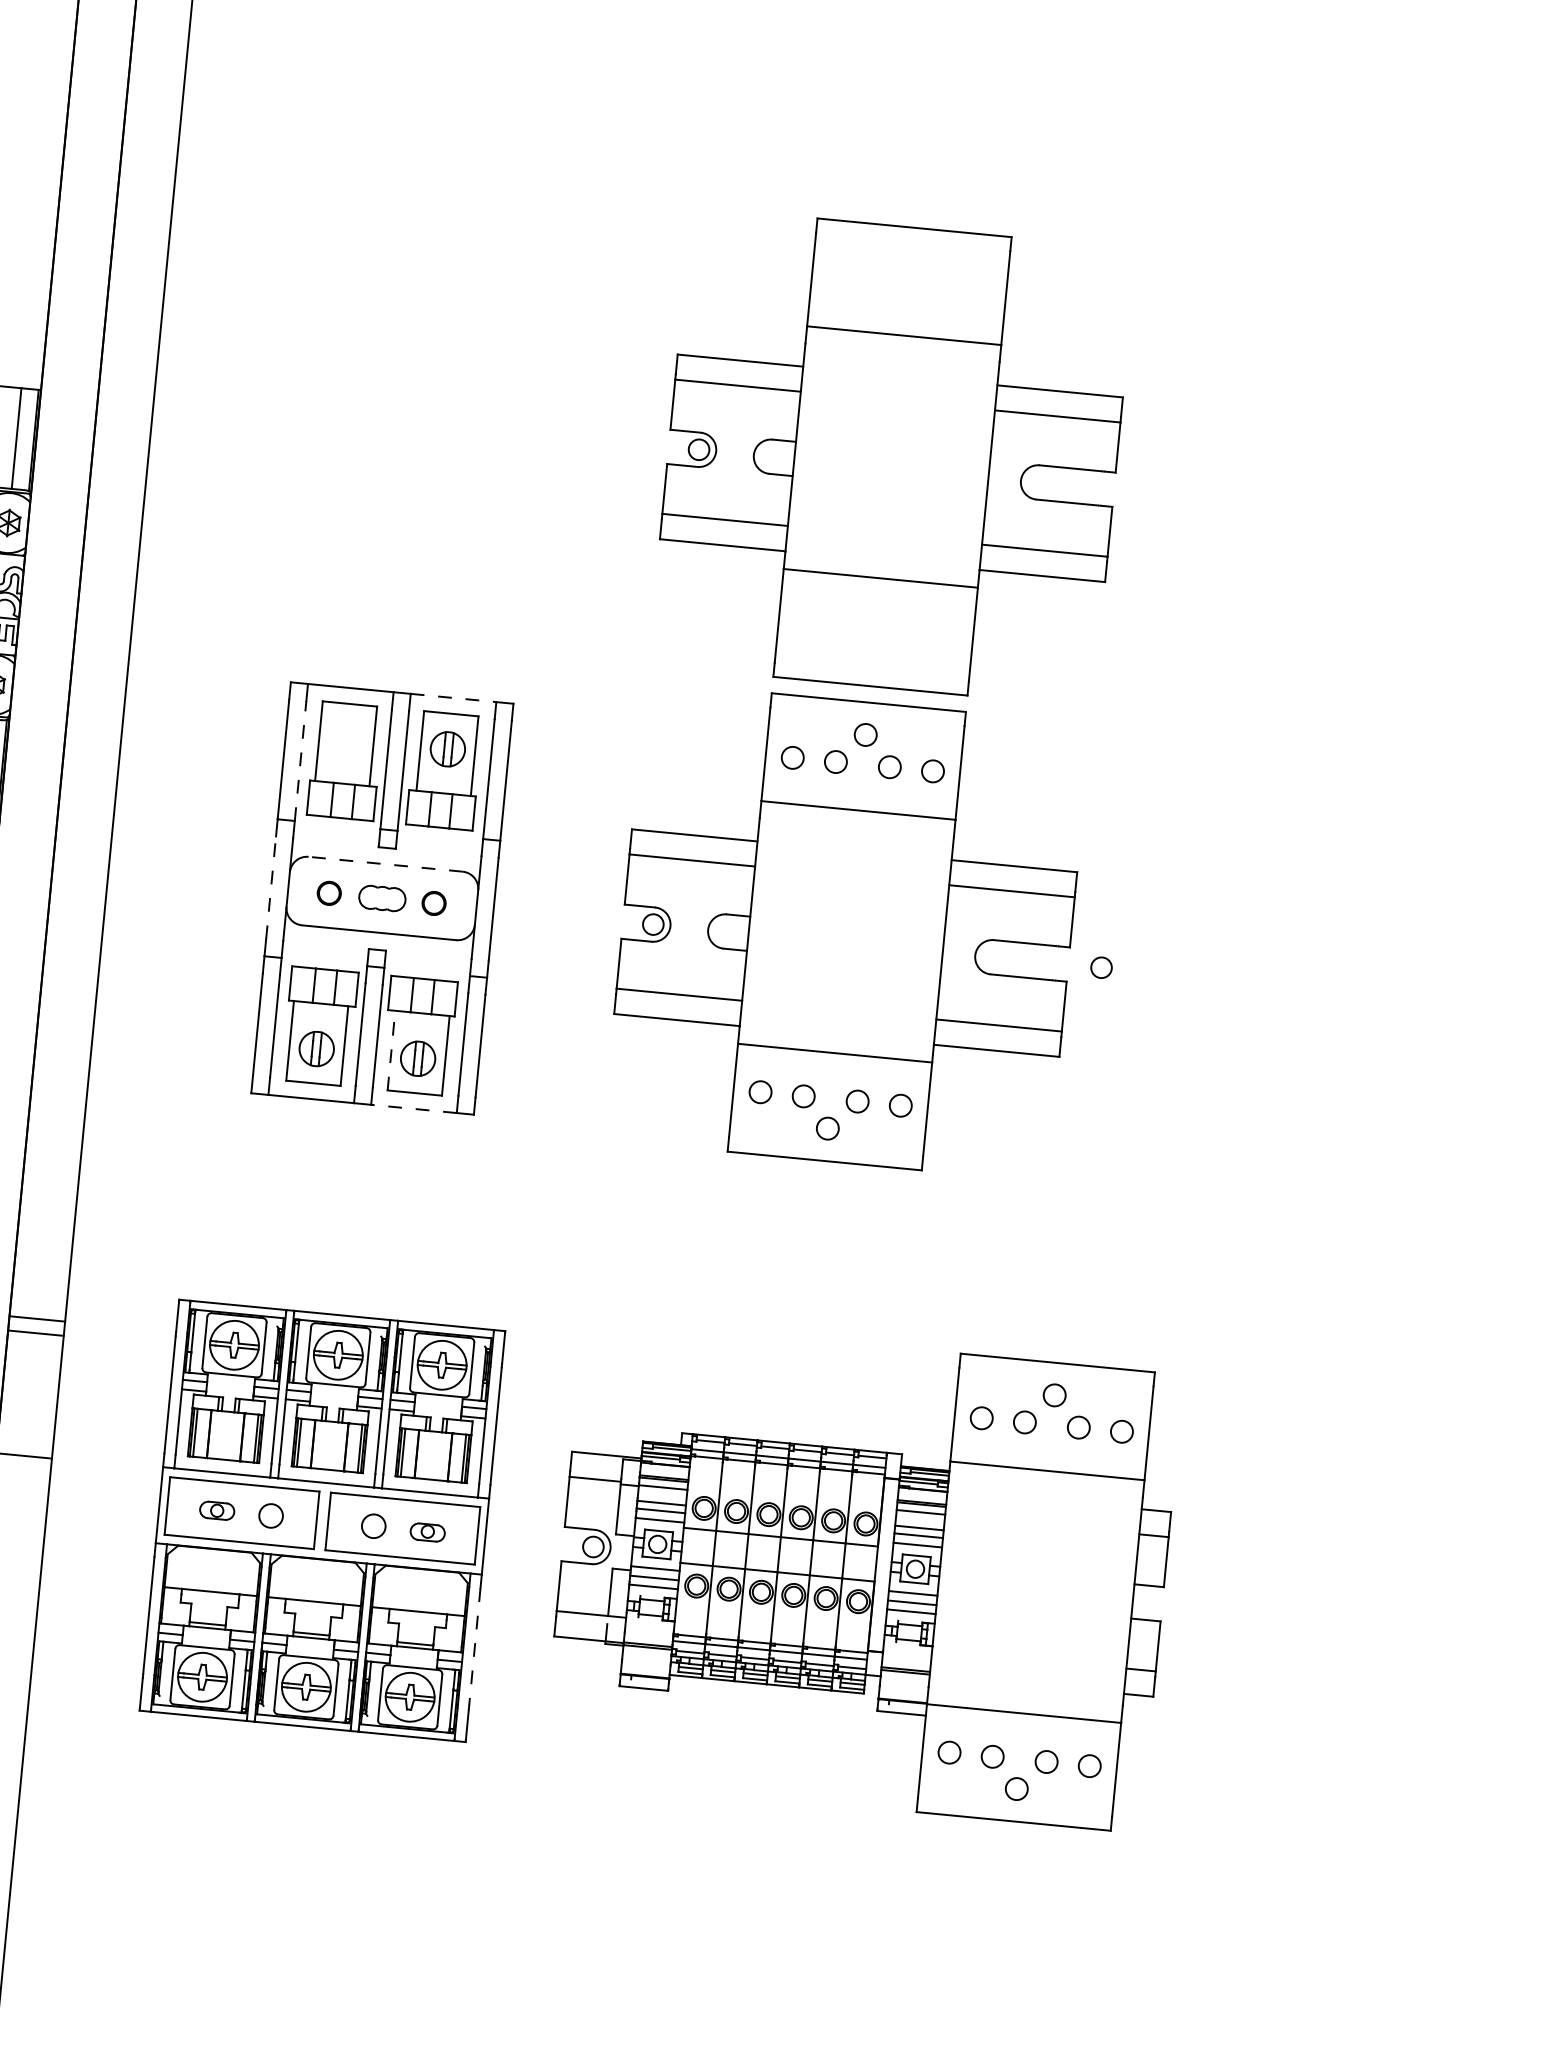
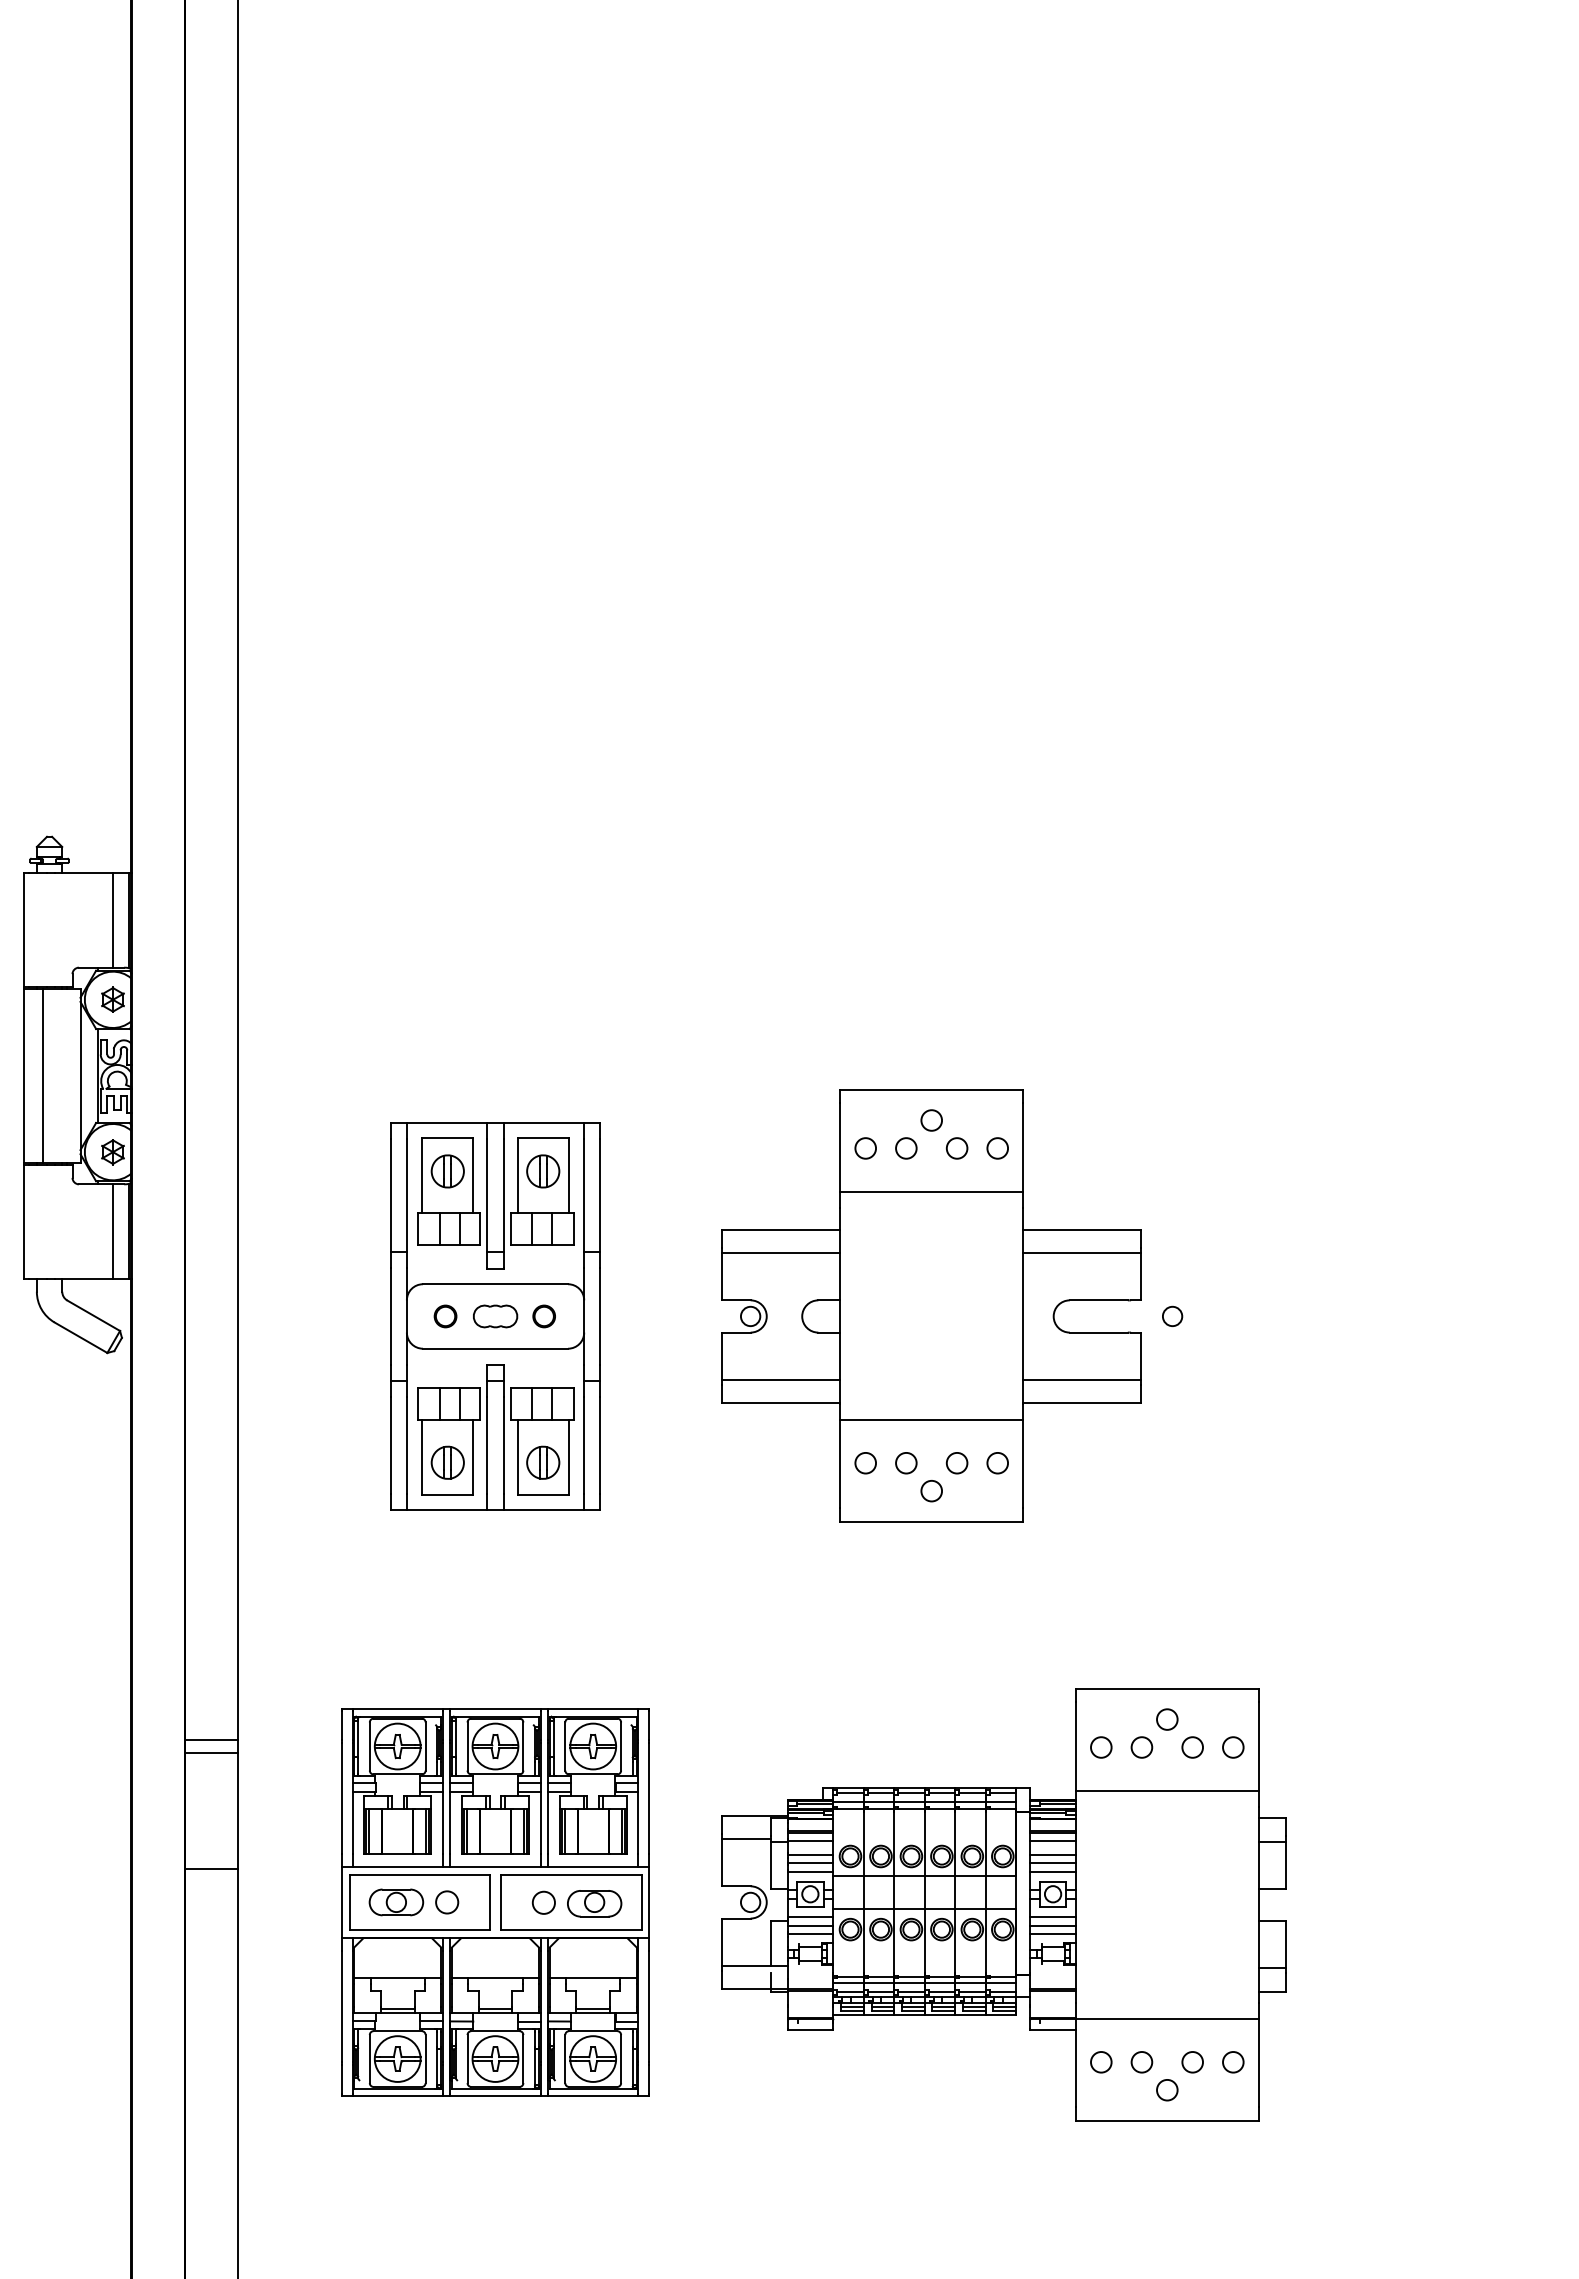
part: (892, 456) -> (931, 858), removed
line: (454, 698) -> (544, 1123), dashed -> solid
part: (346, 739) -> (447, 1171), added
line: (300, 760) -> (406, 1195), dashed -> solid
line: (385, 864) -> (495, 1284), dashed -> solid
line: (270, 886) -> (390, 1315), dashed -> solid
line: (391, 1050) -> (517, 1457), dashed -> solid
line: (413, 1108) -> (543, 1509), dashed -> solid
part: (217, 1510) -> (396, 1902), size x1.67
part: (427, 1532) -> (594, 1903), size x1.67
line: (475, 1647) -> (649, 2006), dashed -> solid

